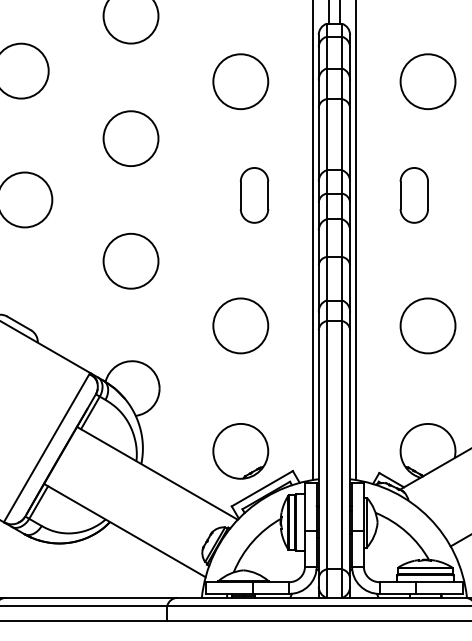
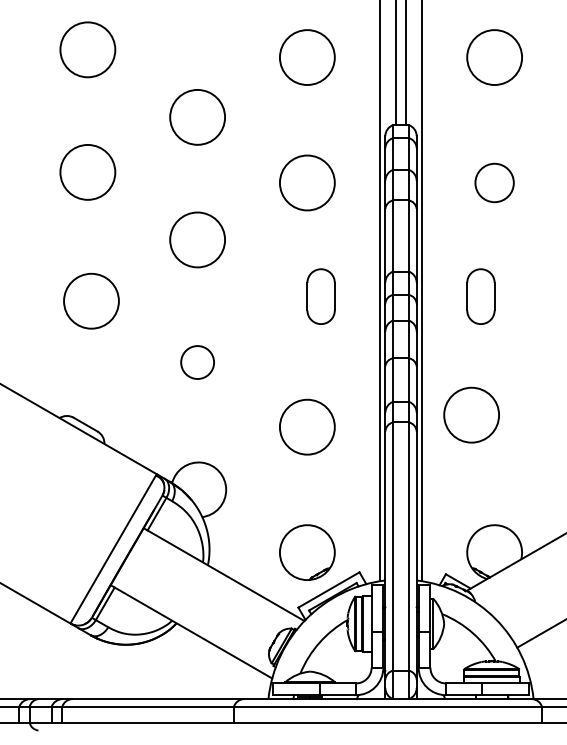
circle: (427, 81) -> (494, 182), size x0.7
circle: (130, 261) -> (197, 362), size x0.6
circle: (427, 325) -> (471, 414), moved

